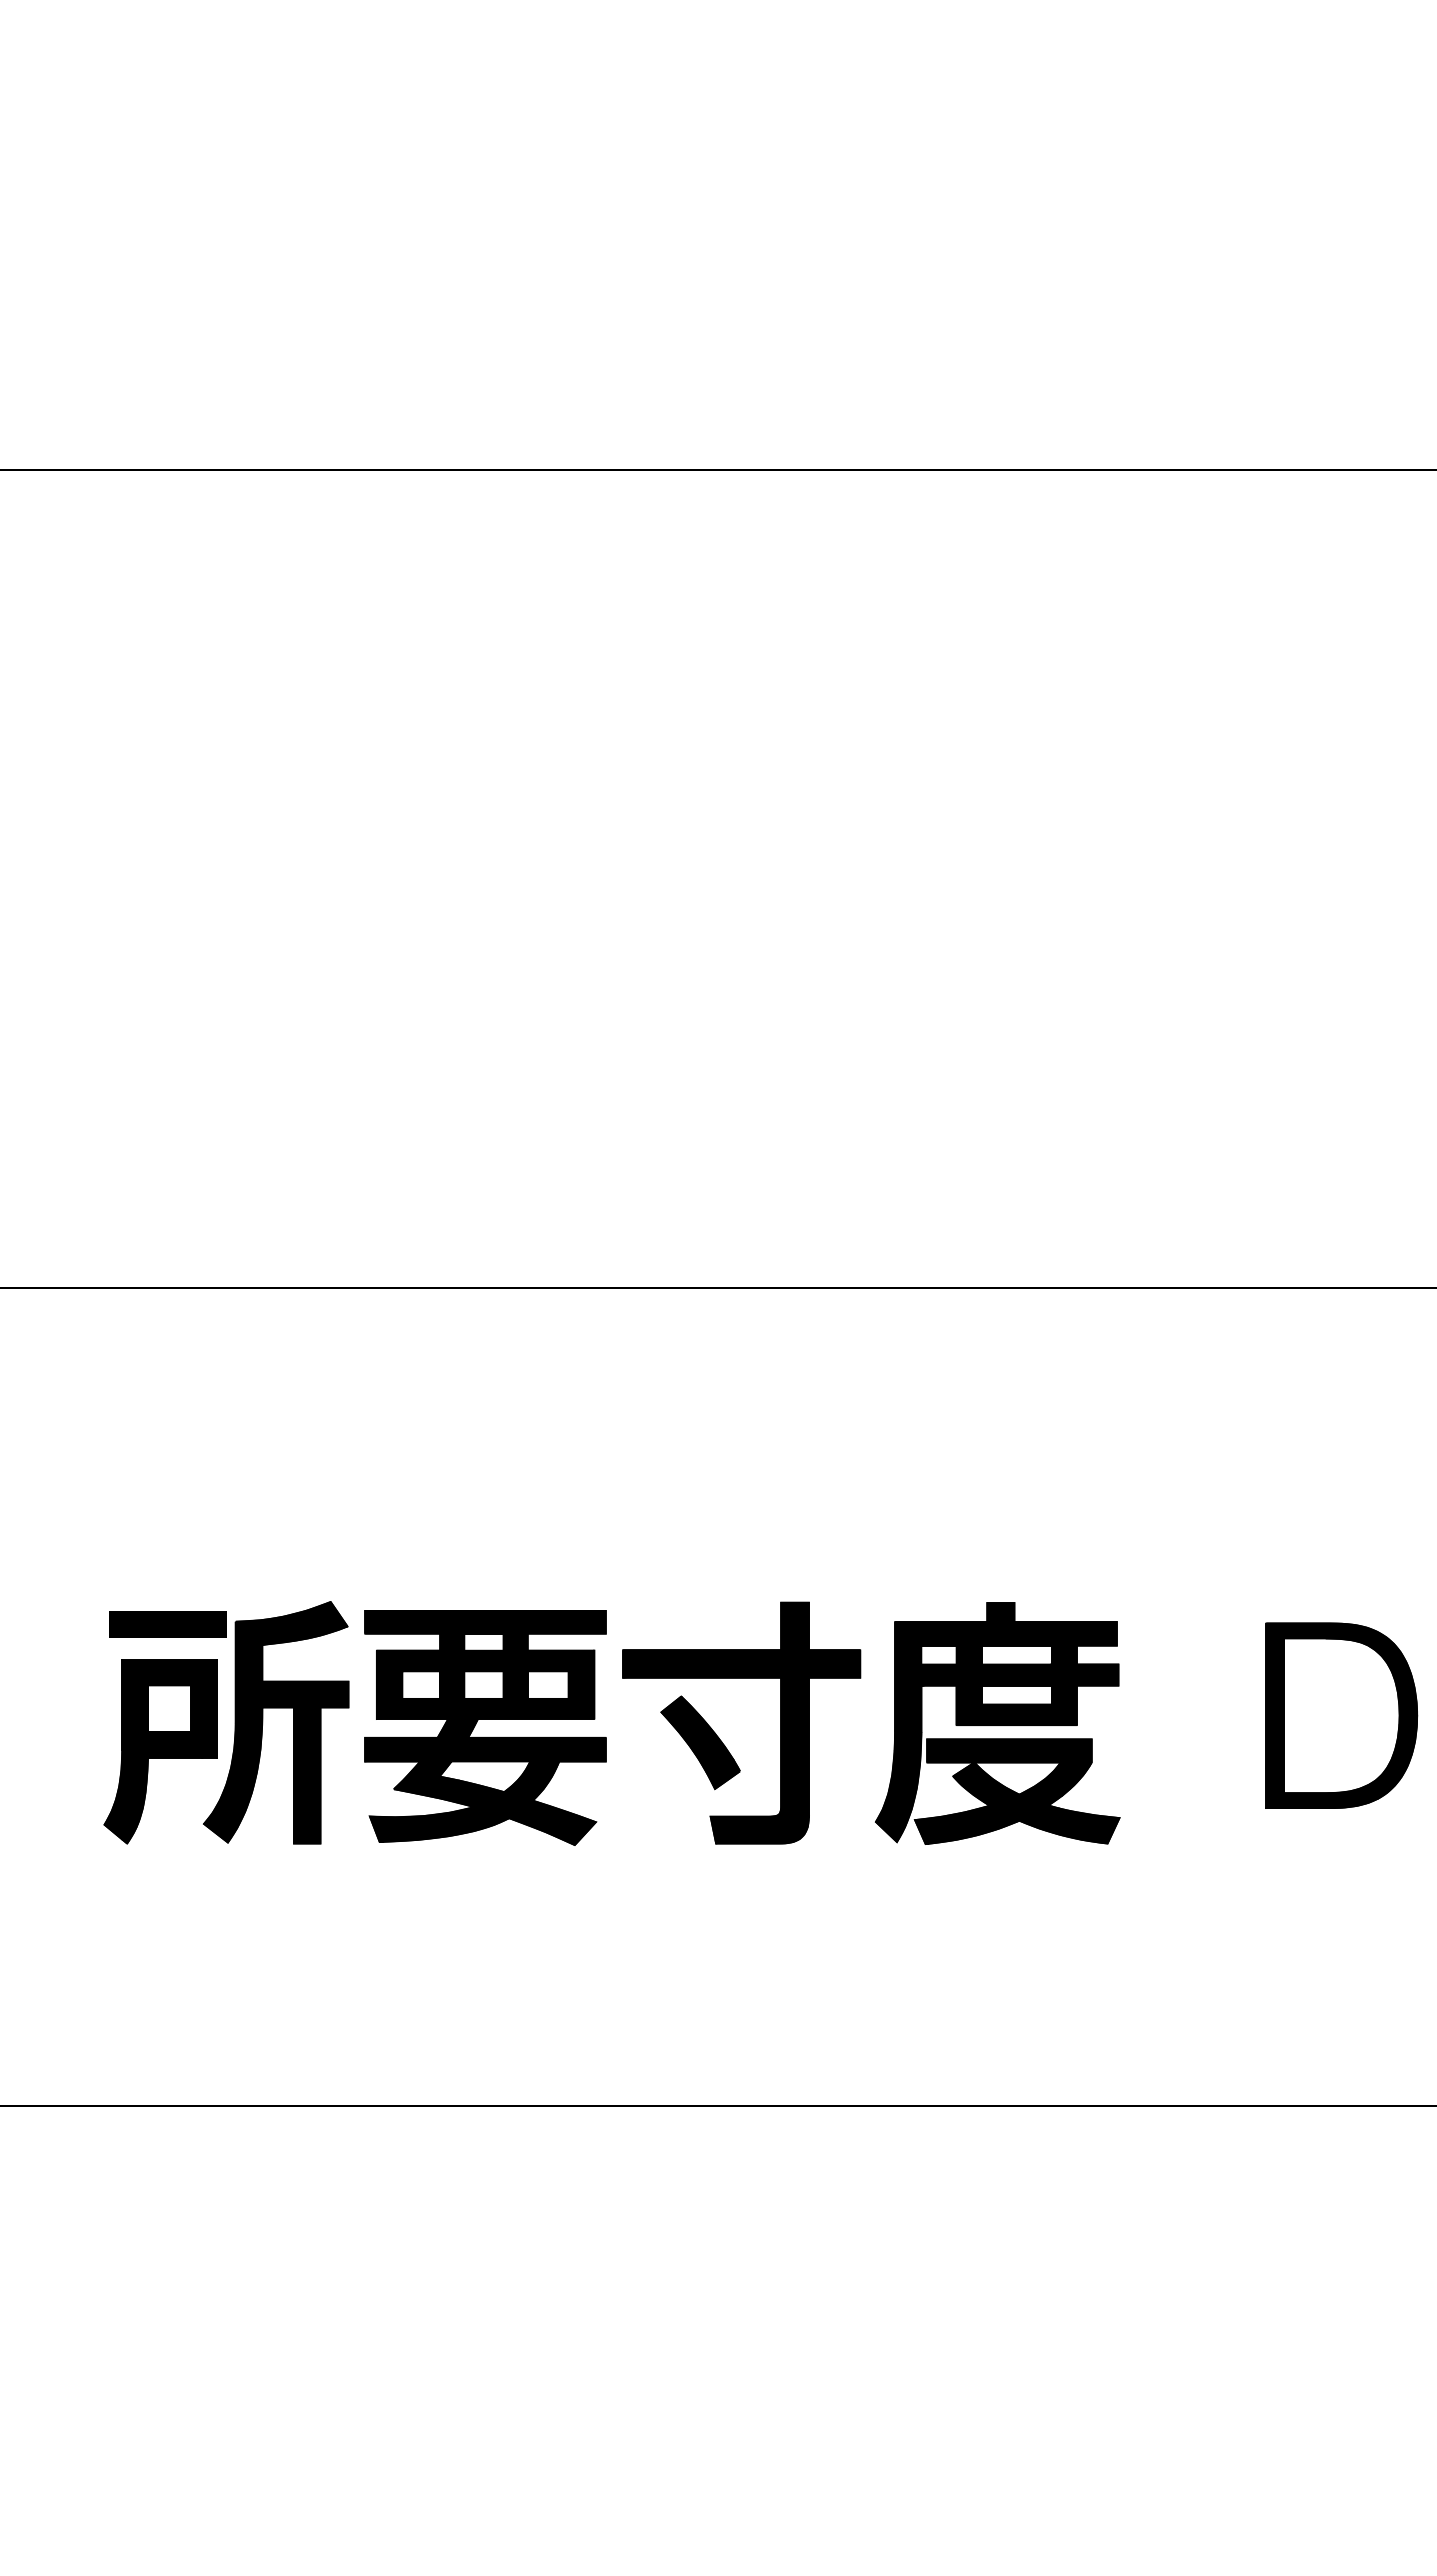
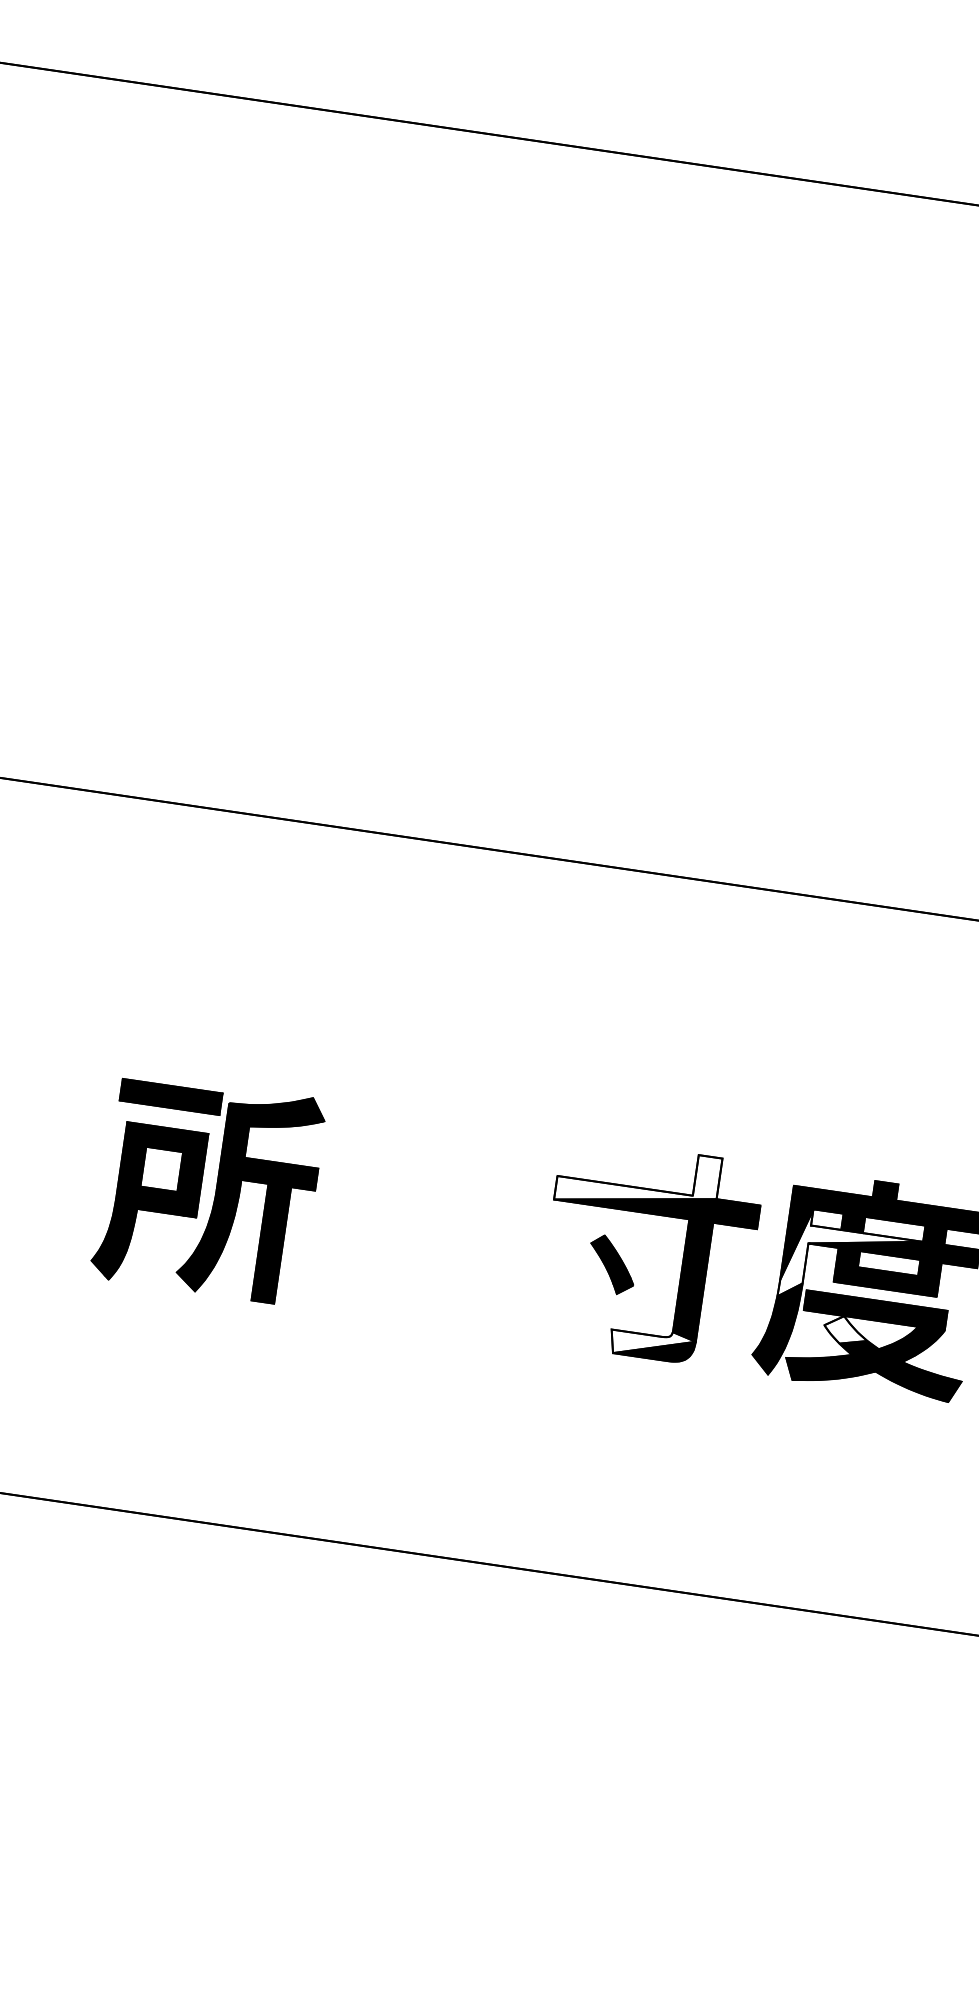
fill: (715, 1639) -> (637, 1178), removed
fill: (973, 1698) -> (851, 1261), removed
part: (485, 1719) -> (430, 1218), removed
part: (700, 1742) -> (612, 1264), size x0.7
fill: (979, 1778) -> (846, 1330), removed
fill: (759, 1826) -> (652, 1343), removed

